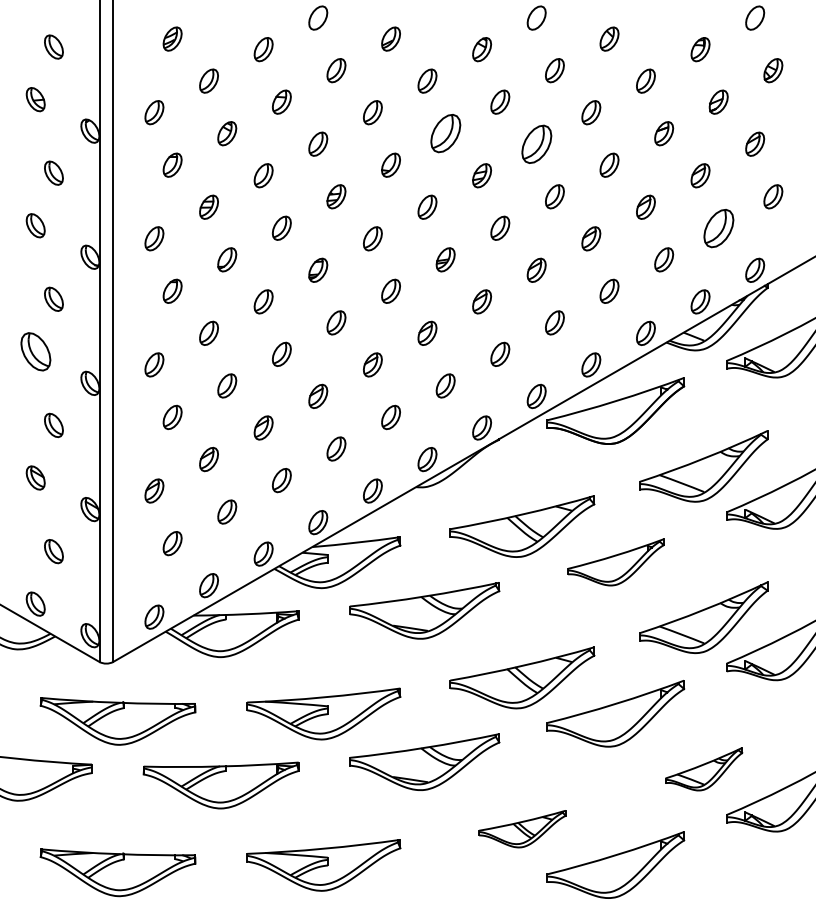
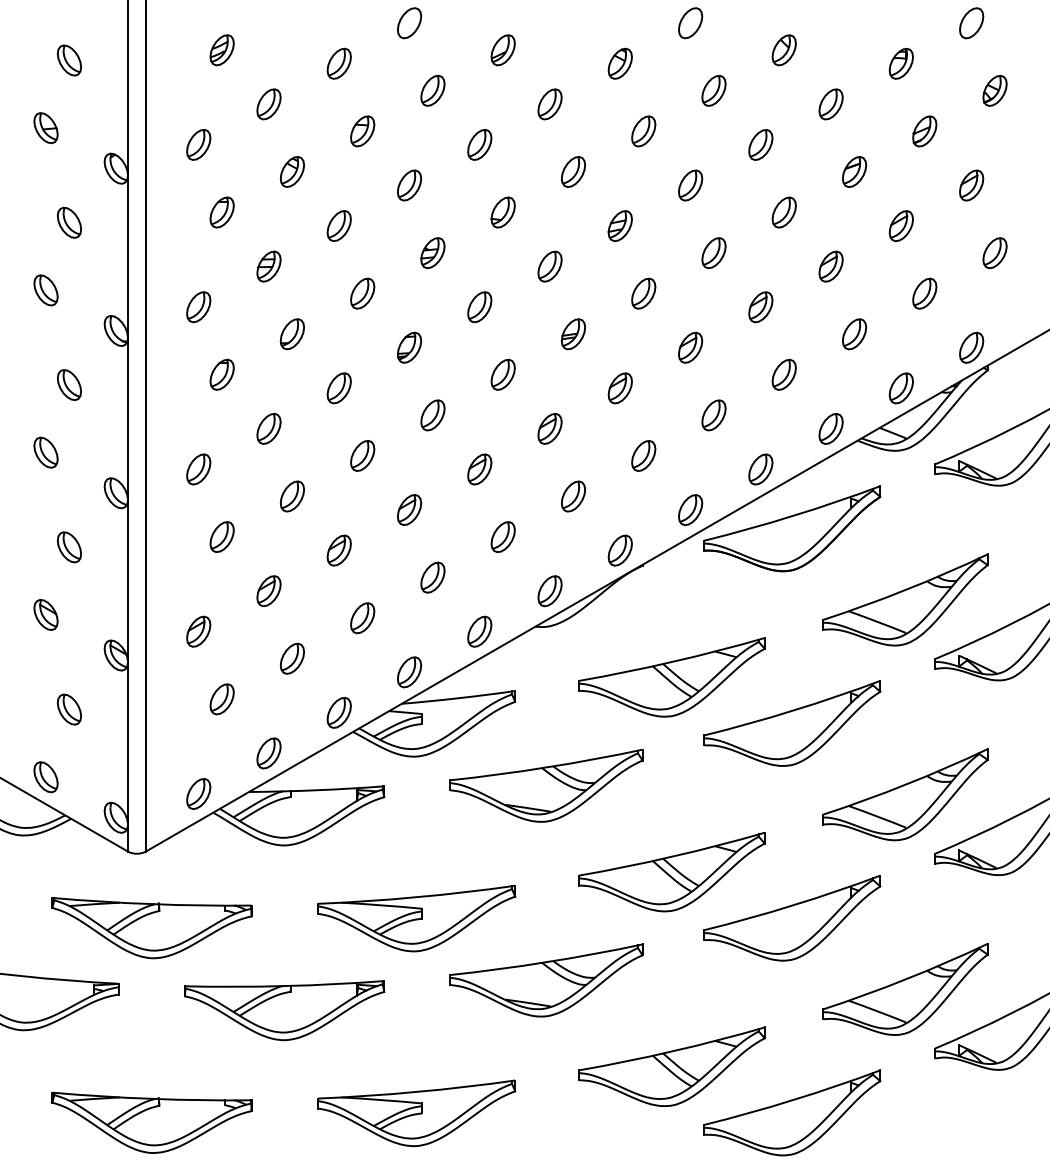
part: (445, 133) -> (573, 171), size x0.62
part: (536, 143) -> (690, 184), size x0.62
part: (718, 227) -> (924, 292), size x0.62
part: (35, 351) -> (45, 452), size x0.62
part: (615, 562) -> (791, 723), size x1.43
part: (703, 769) -> (905, 989), size x1.67
part: (522, 828) -> (672, 1065), size x1.67

